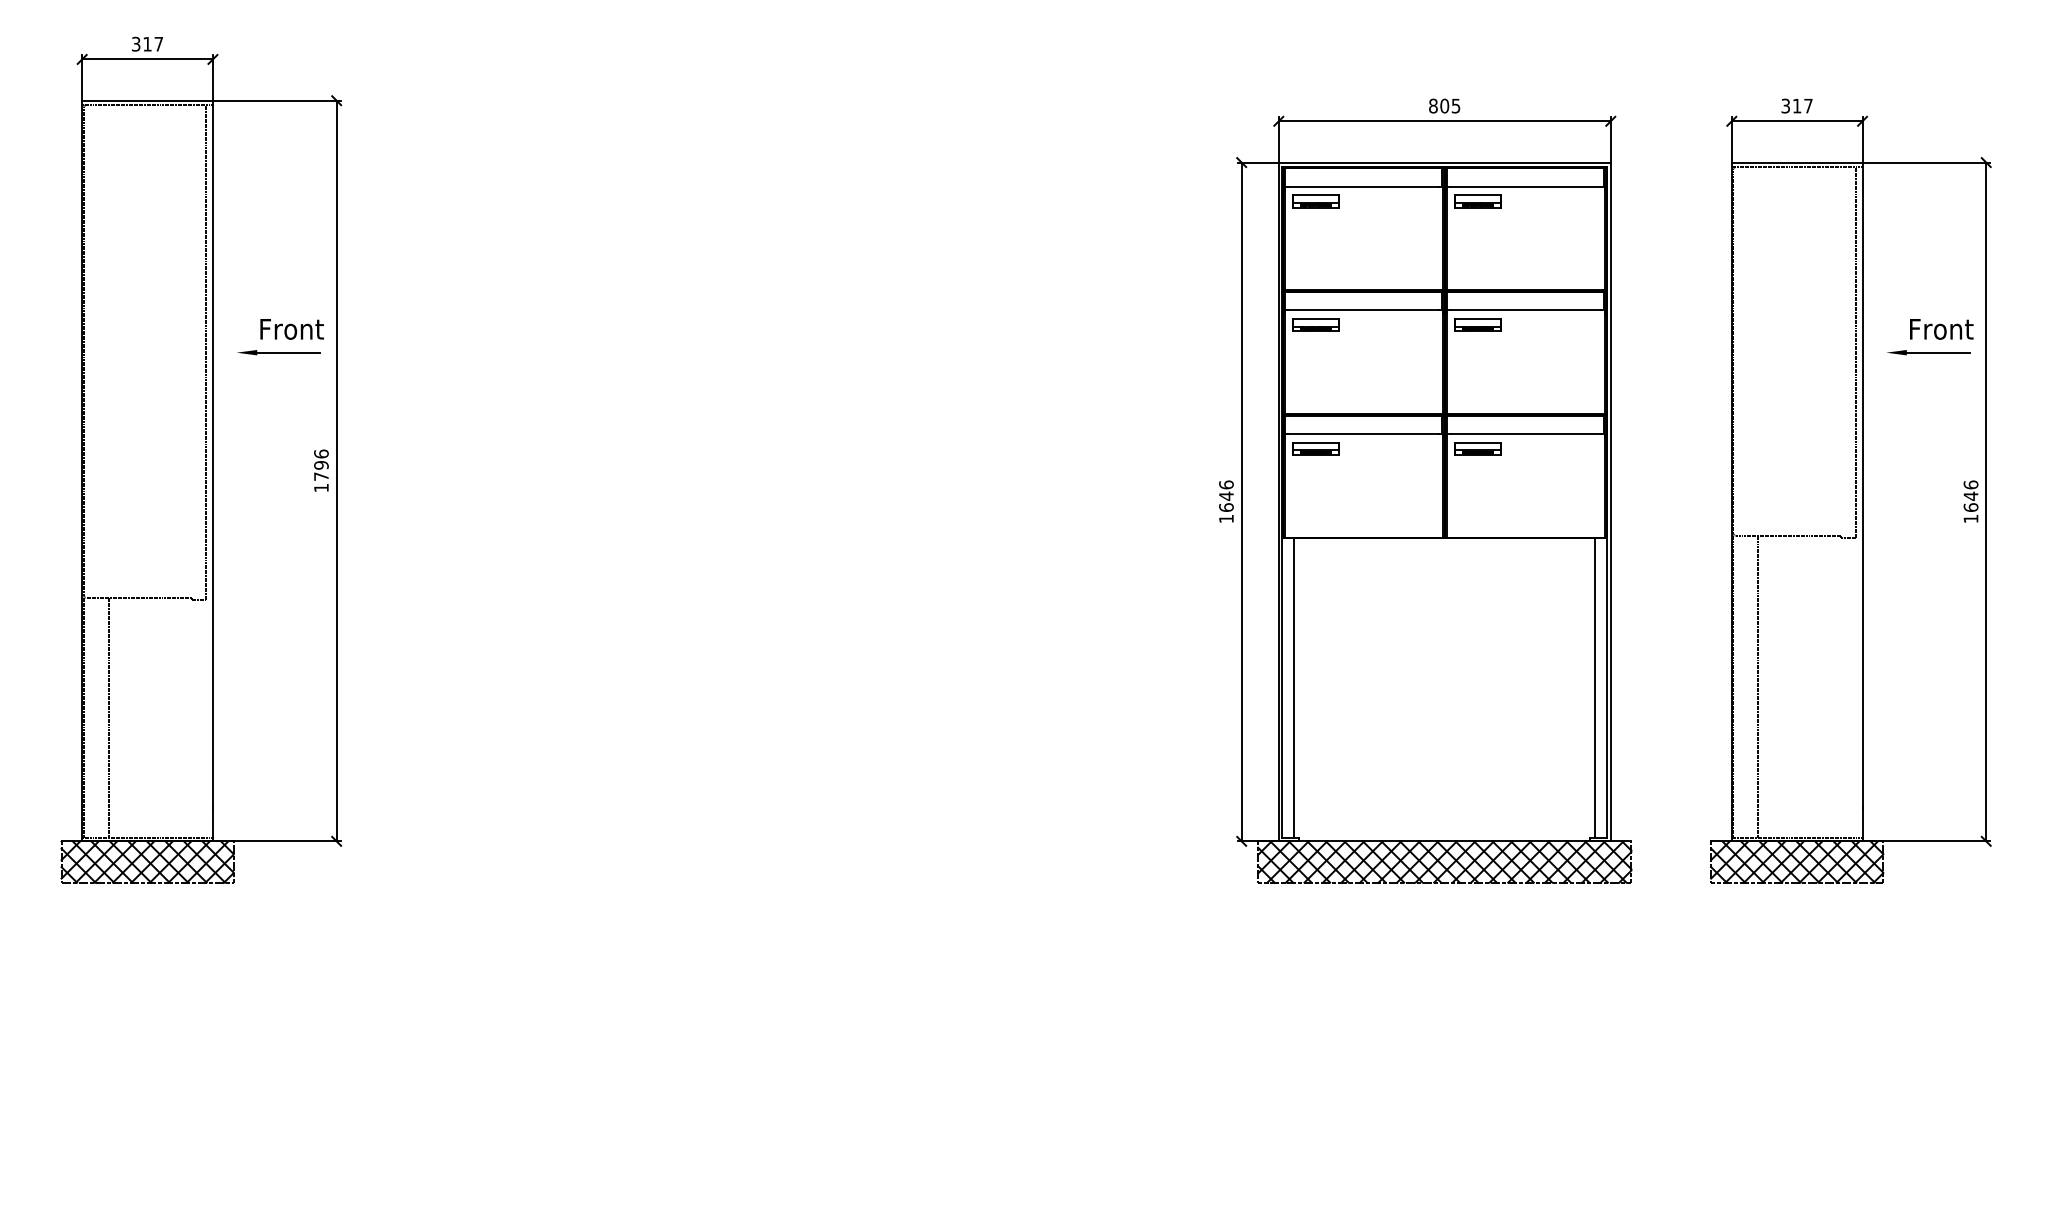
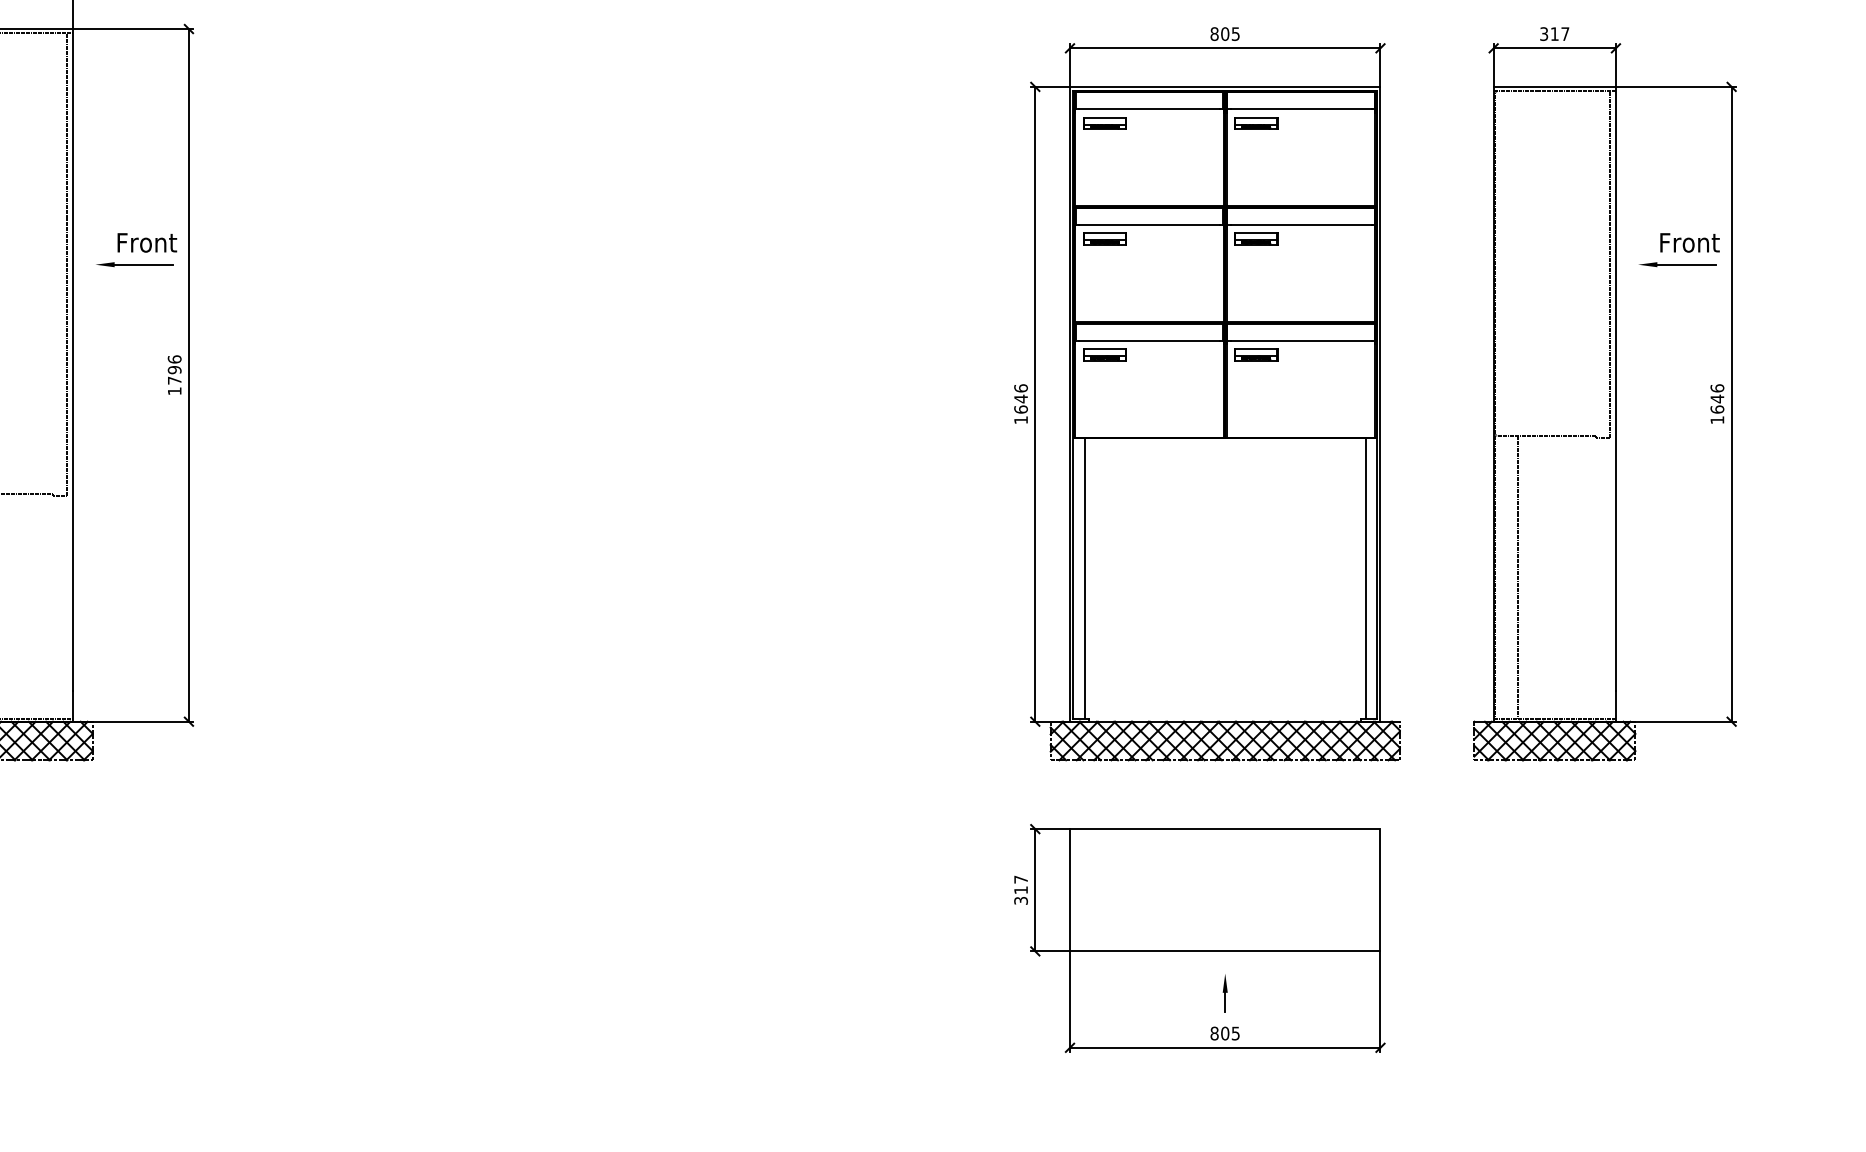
part: (1417, 1072) -> (1199, 937), added

